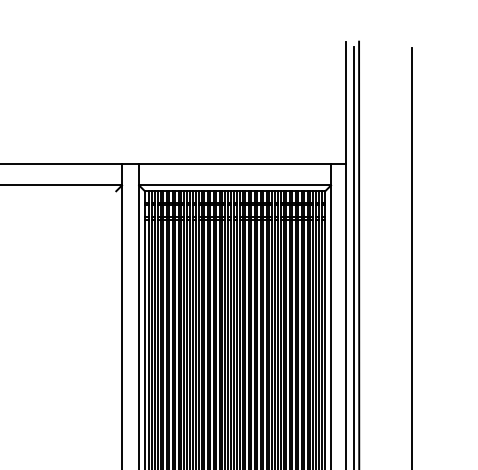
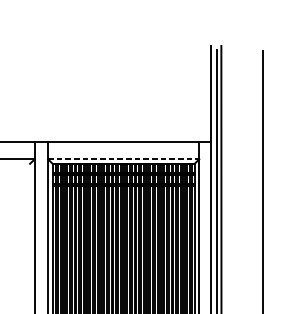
line: (235, 185) -> (124, 159), solid -> dashed

